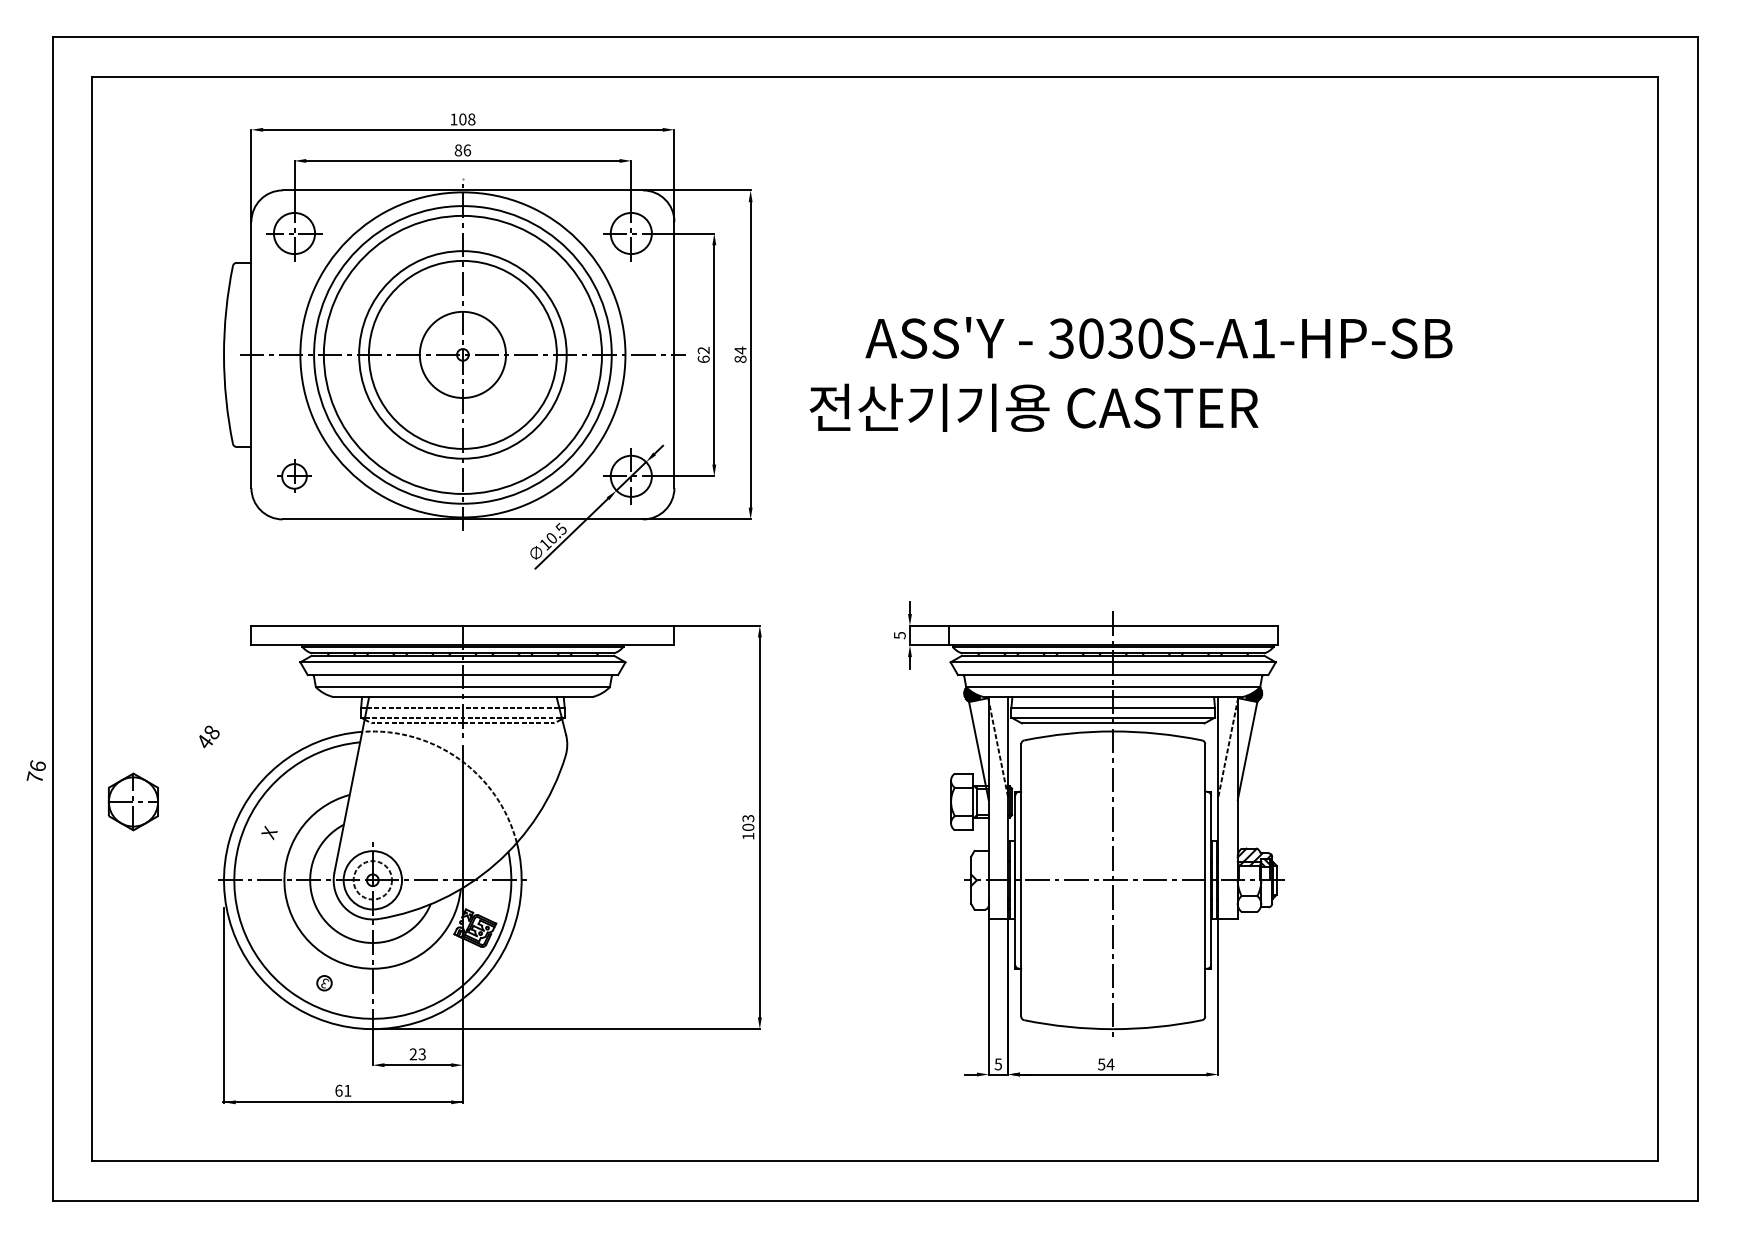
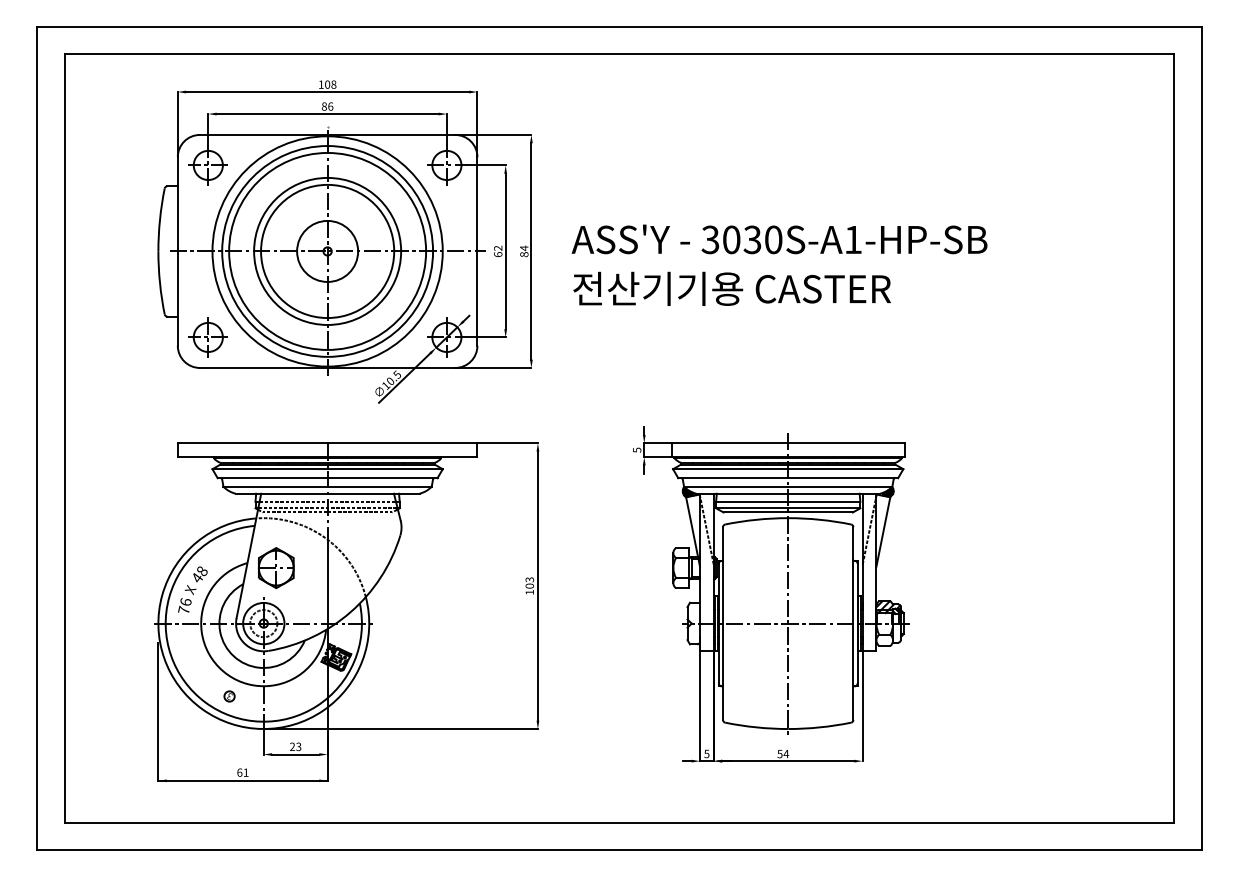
text: (1158, 337) -> (779, 239), moved
part: (294, 476) -> (208, 337), size x1.67
text: (209, 736) -> (200, 574), moved
text: (35, 770) -> (184, 605), moved
part: (132, 801) -> (275, 567), moved

